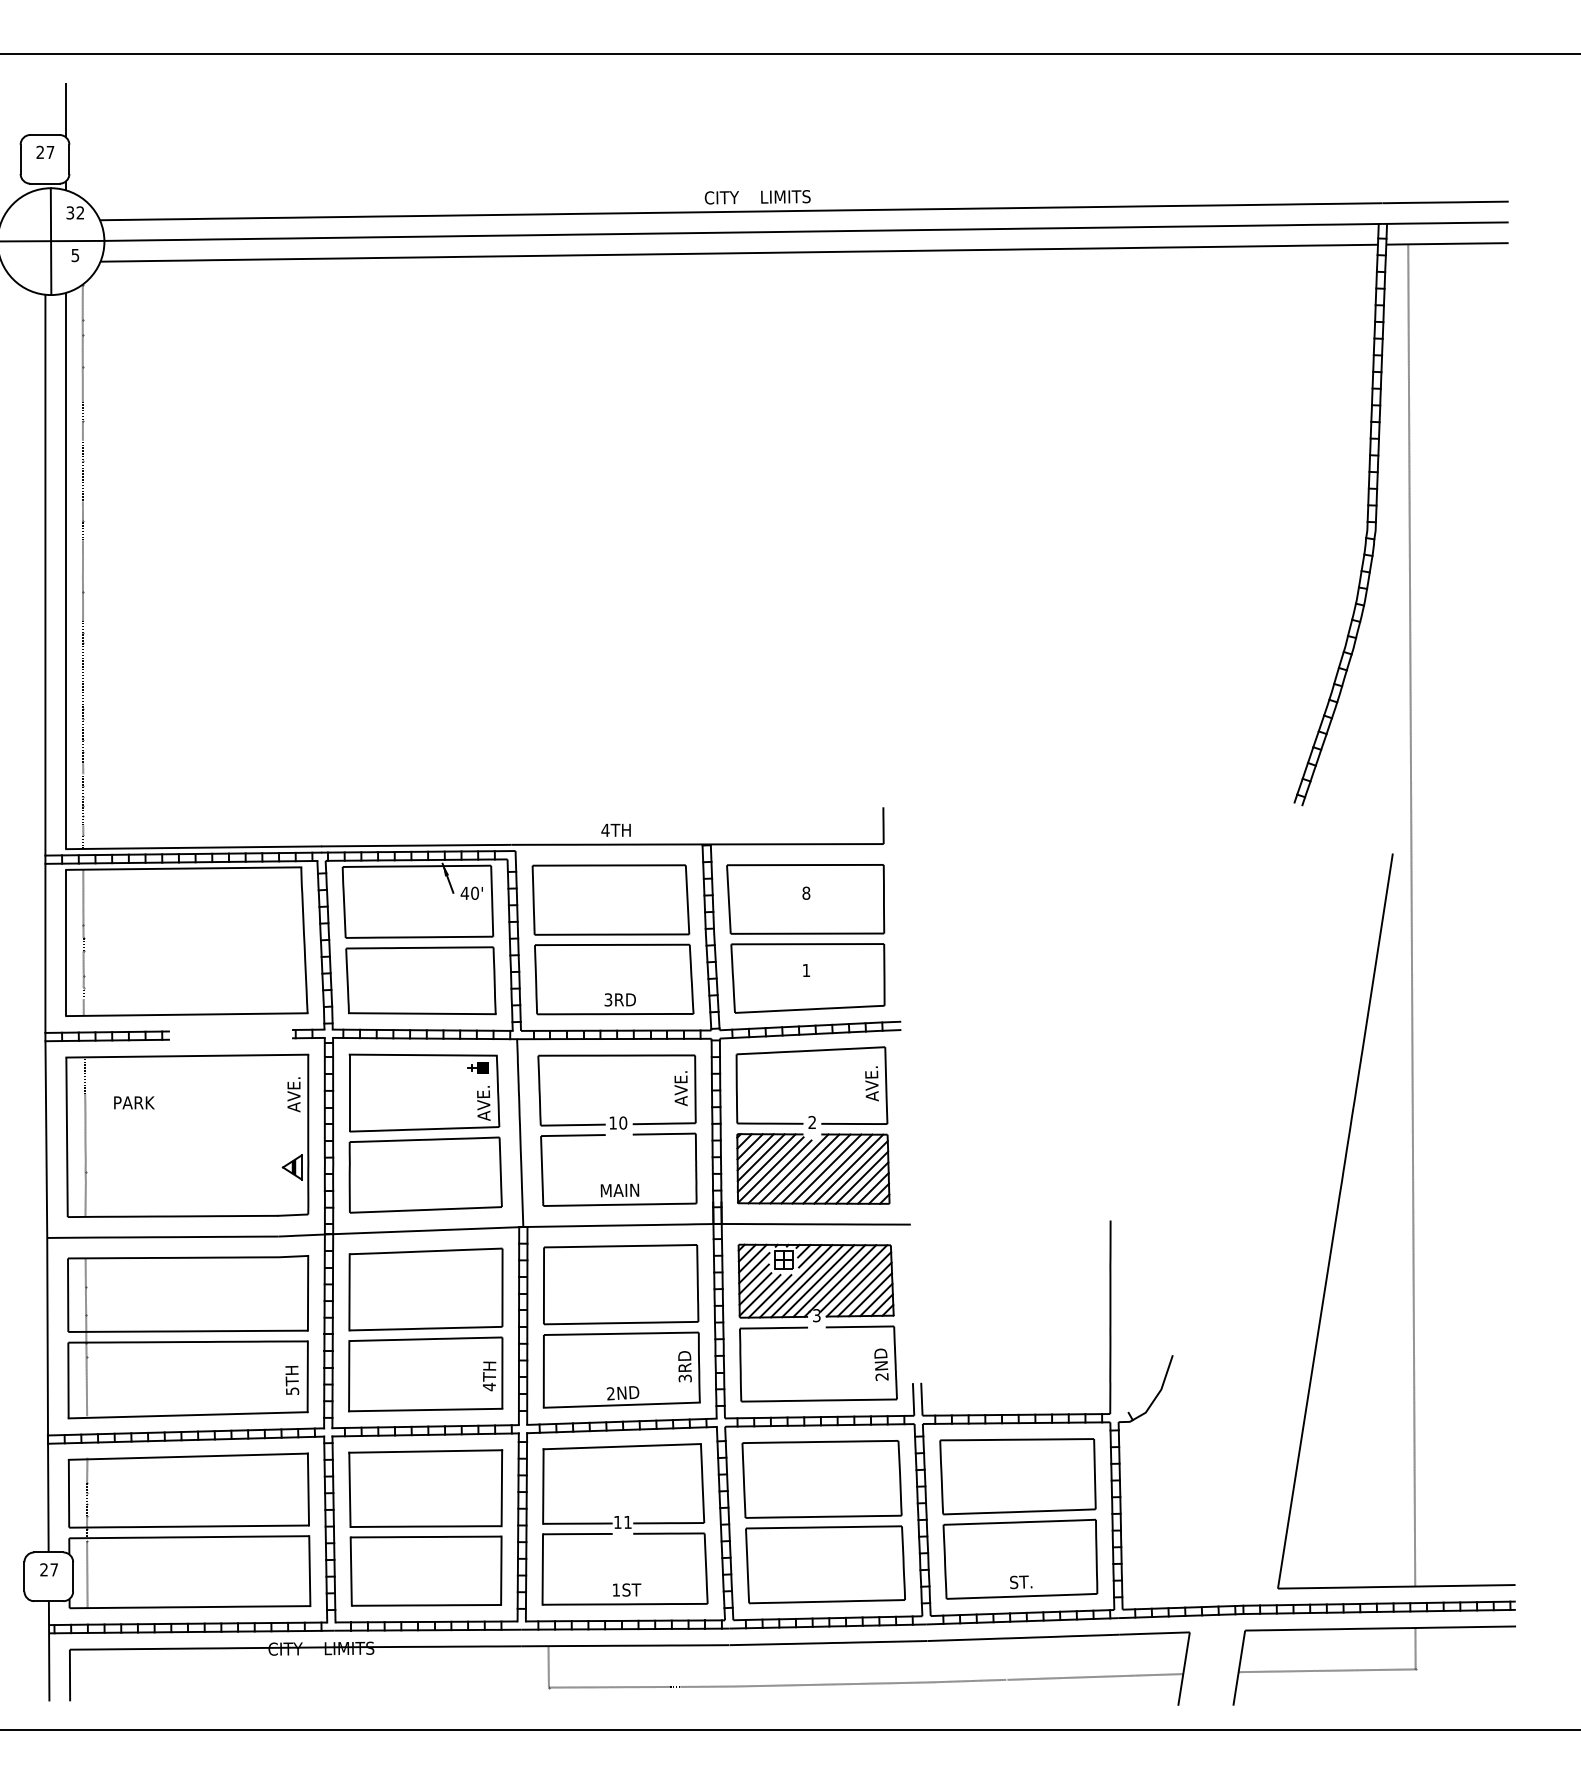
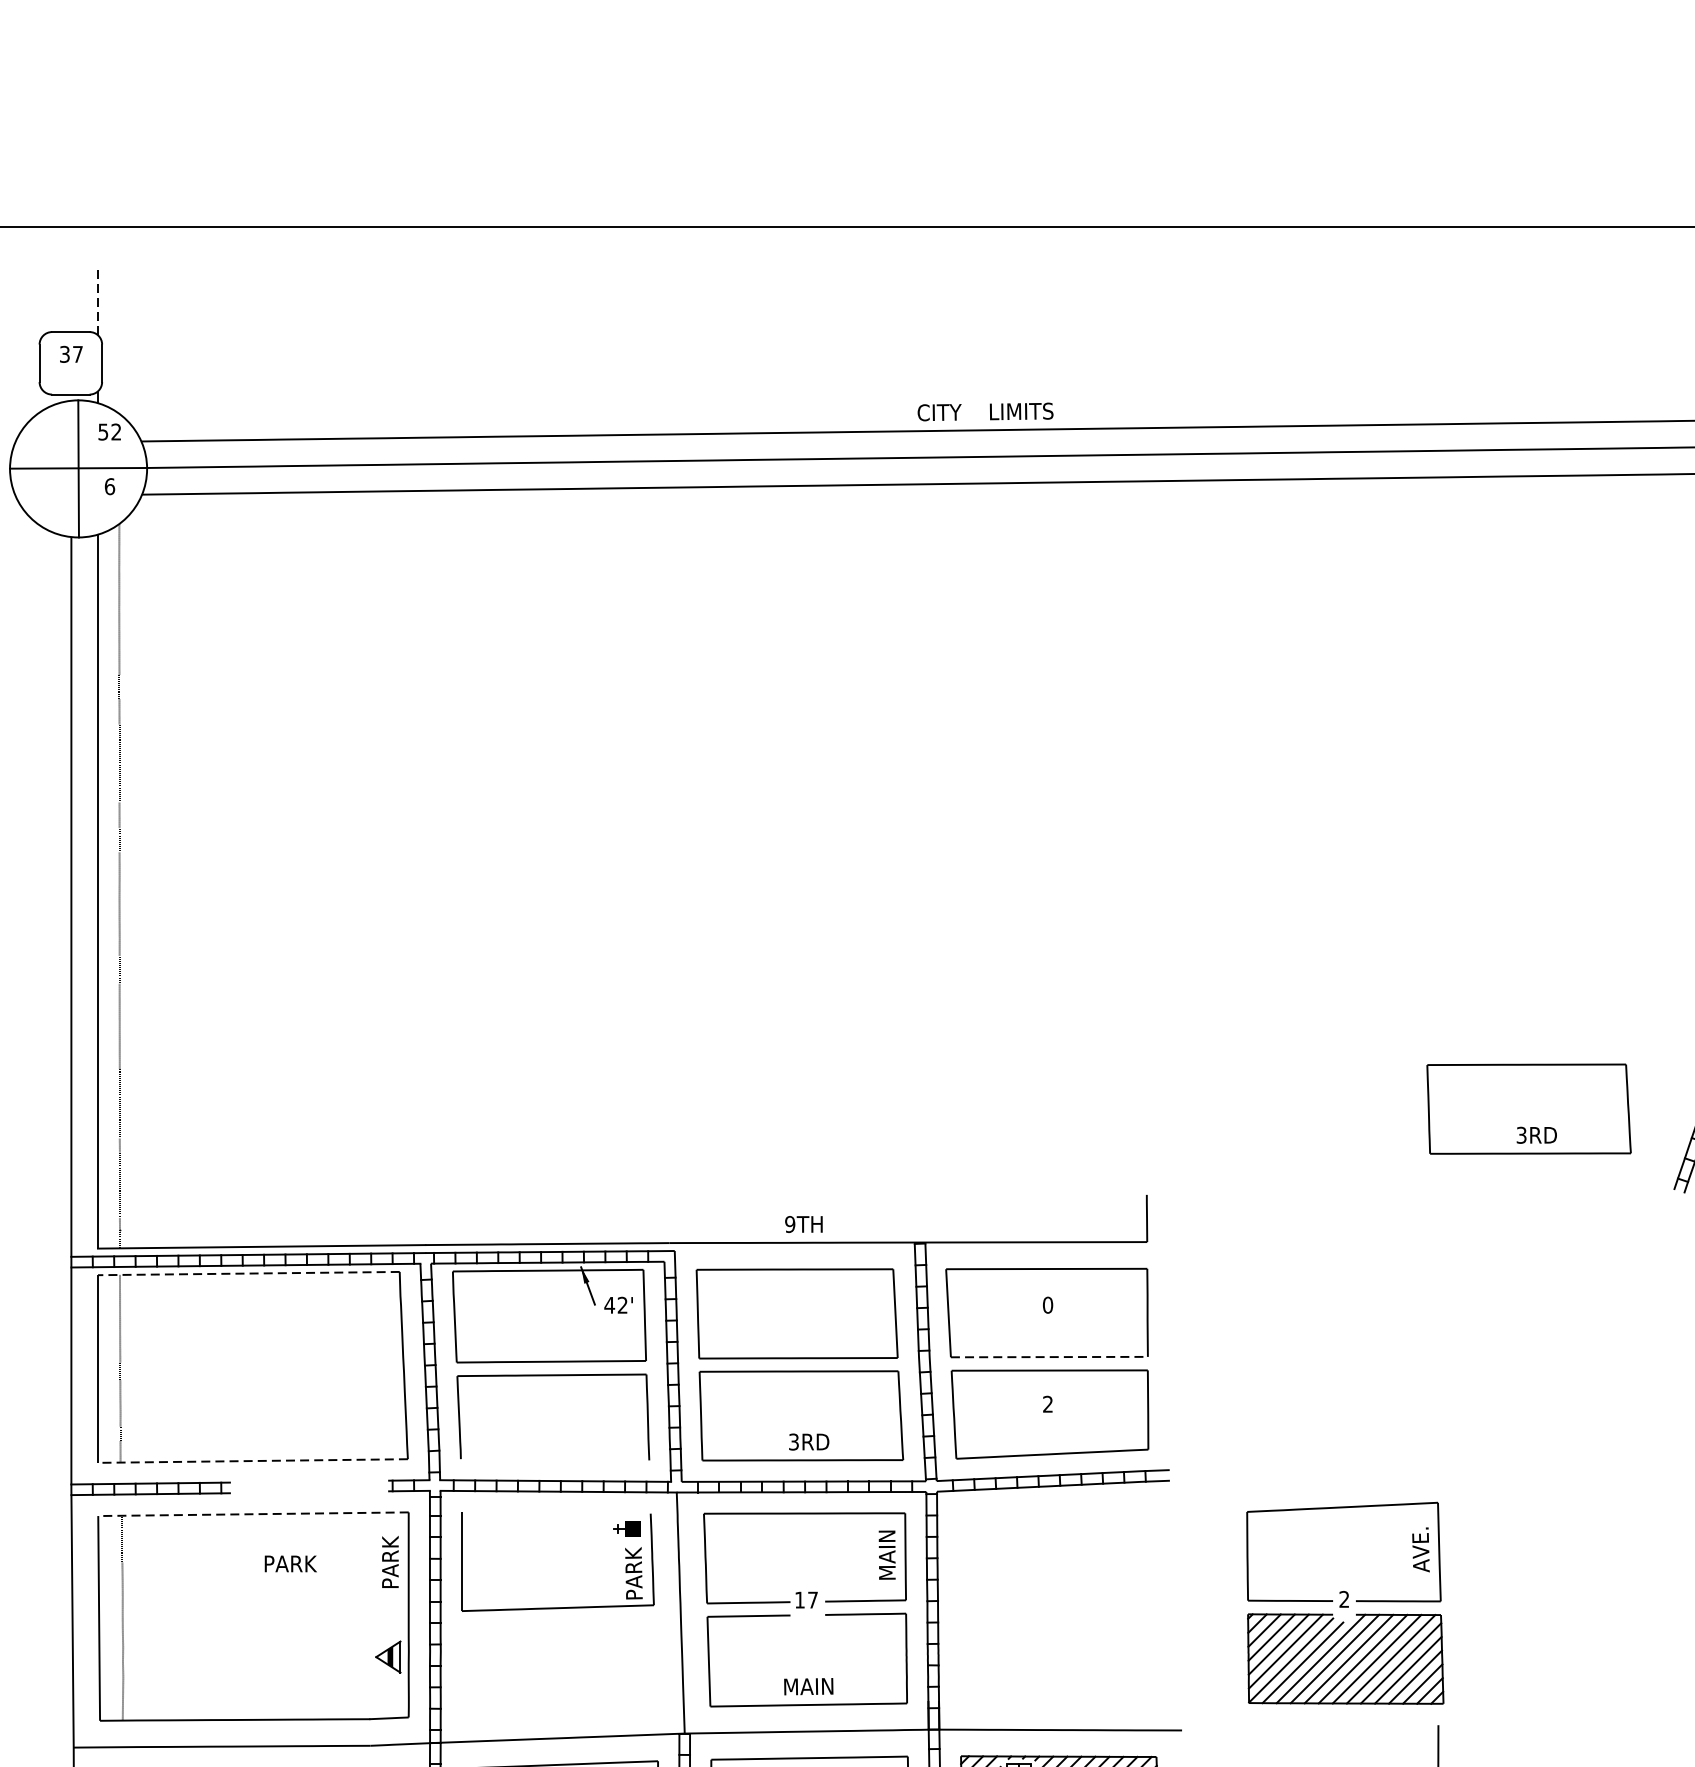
line: (66, 109) -> (98, 299), solid -> dashed
text: (40, 152) -> (65, 354), 27 -> 37
text: (70, 212) -> (103, 431), 32 -> 52
text: (75, 255) -> (109, 486), 5 -> 6
part: (1181, 740) -> (1529, 1109), added
text: (605, 829) -> (790, 1223), 4TH -> 9TH
line: (183, 868) -> (248, 1273), solid -> dashed
text: (475, 892) -> (623, 1304), 40' -> 42'
text: (806, 893) -> (1048, 1305), 8 -> 0
line: (807, 933) -> (1049, 1356), solid -> dashed
text: (806, 969) -> (1048, 1403), 1 -> 2
line: (421, 1013) -> (554, 1459), removed
line: (186, 1014) -> (252, 1460), solid -> dashed
line: (422, 1054) -> (555, 1512), removed
line: (187, 1056) -> (253, 1514), solid -> dashed
text: (680, 1087) -> (886, 1554), AVE. -> MAIN
text: (293, 1093) -> (389, 1562), AVE. -> PARK
text: (483, 1101) -> (633, 1572), AVE. -> PARK
text: (134, 1102) -> (290, 1563), moved
text: (623, 1122) -> (813, 1599), 10 -> 17
part: (812, 1125) -> (1344, 1603), moved
part: (425, 1174) -> (559, 1666), removed

